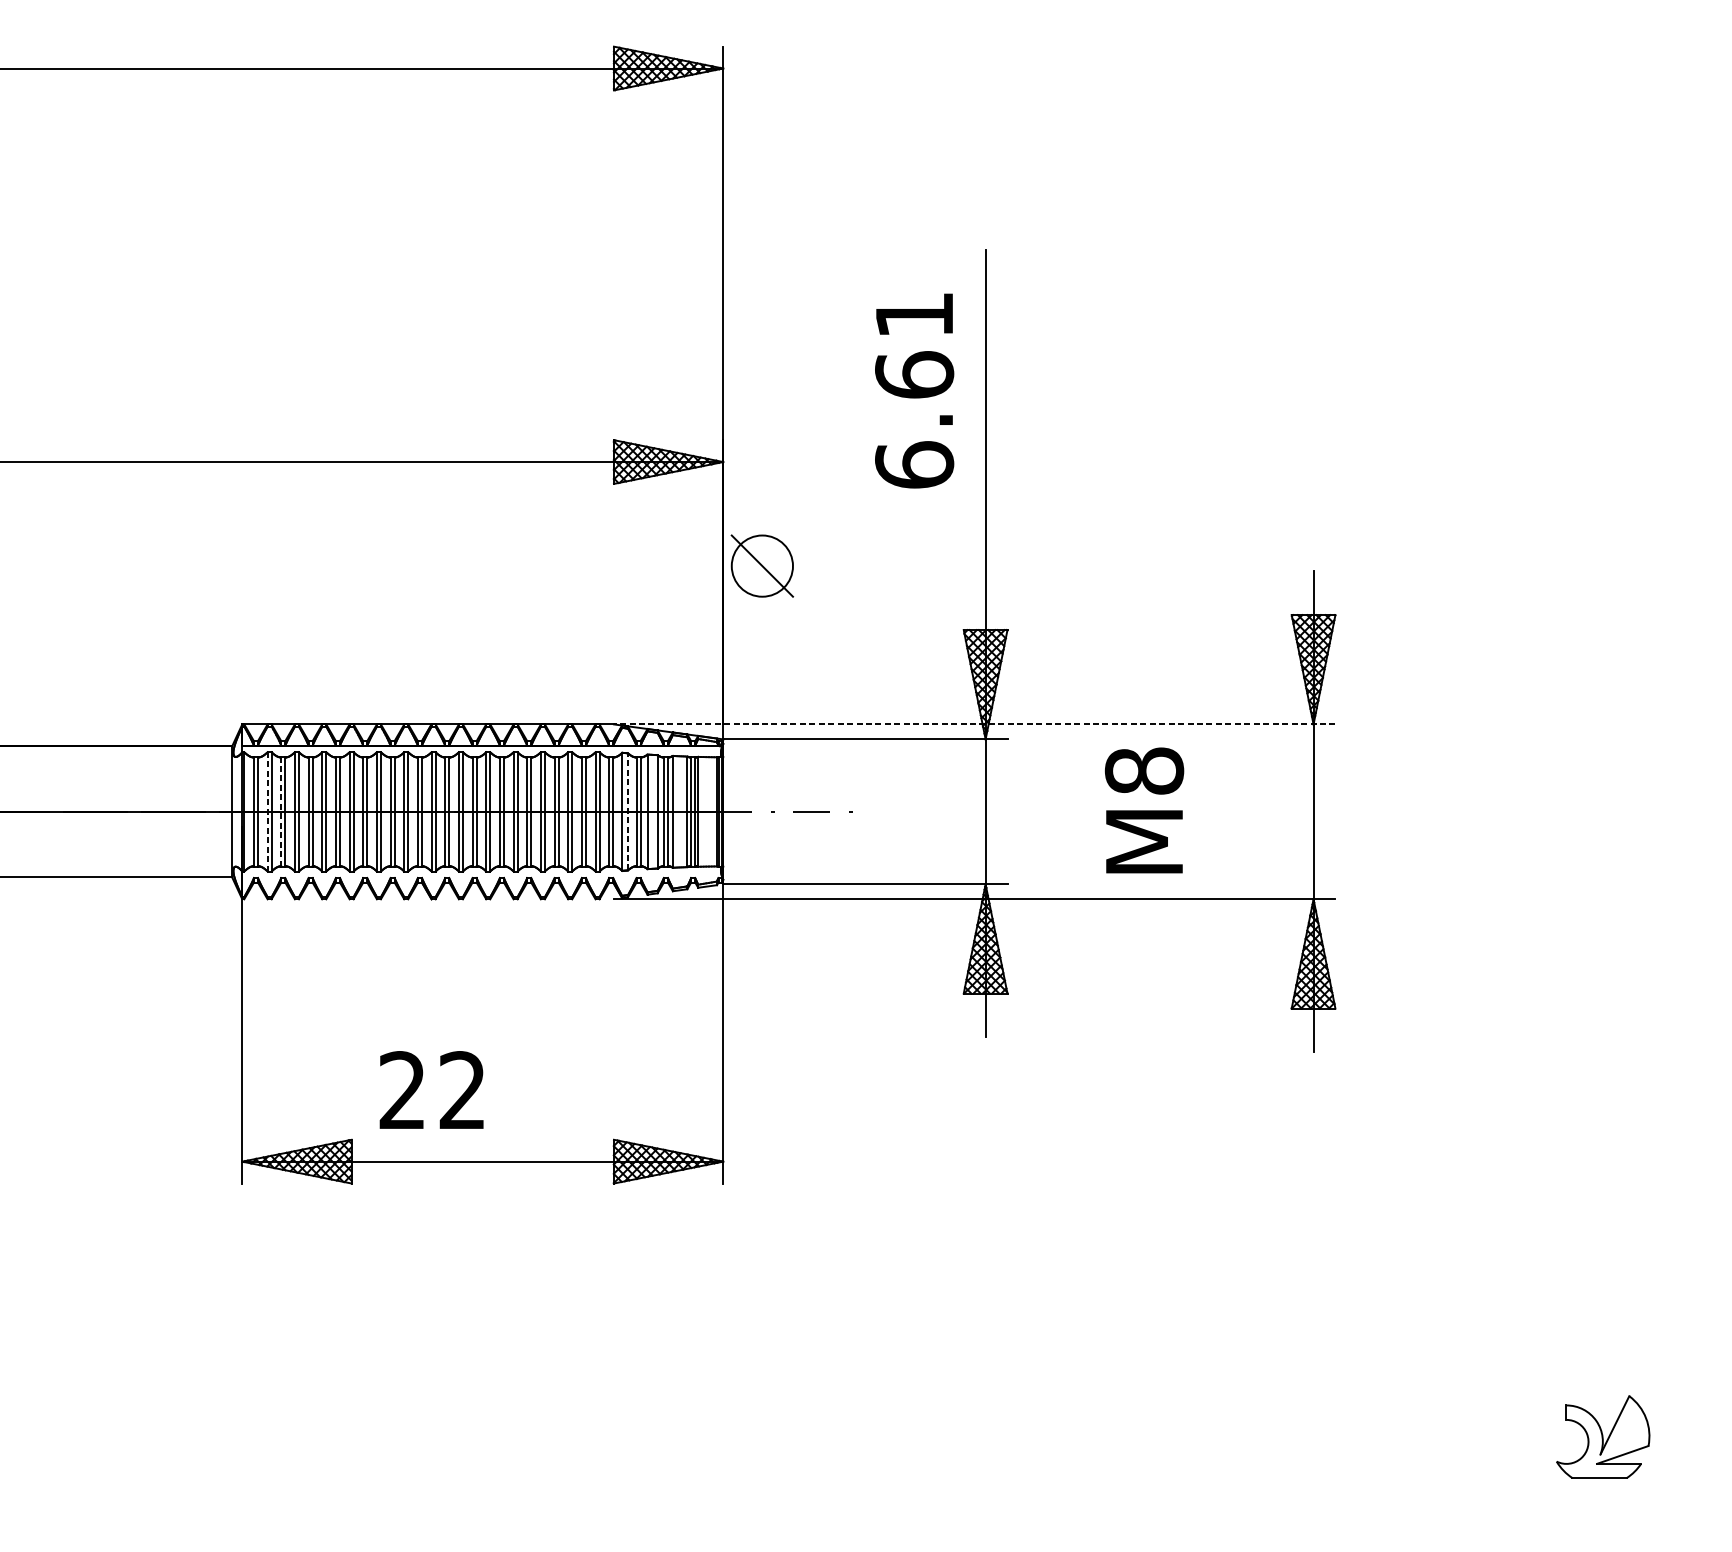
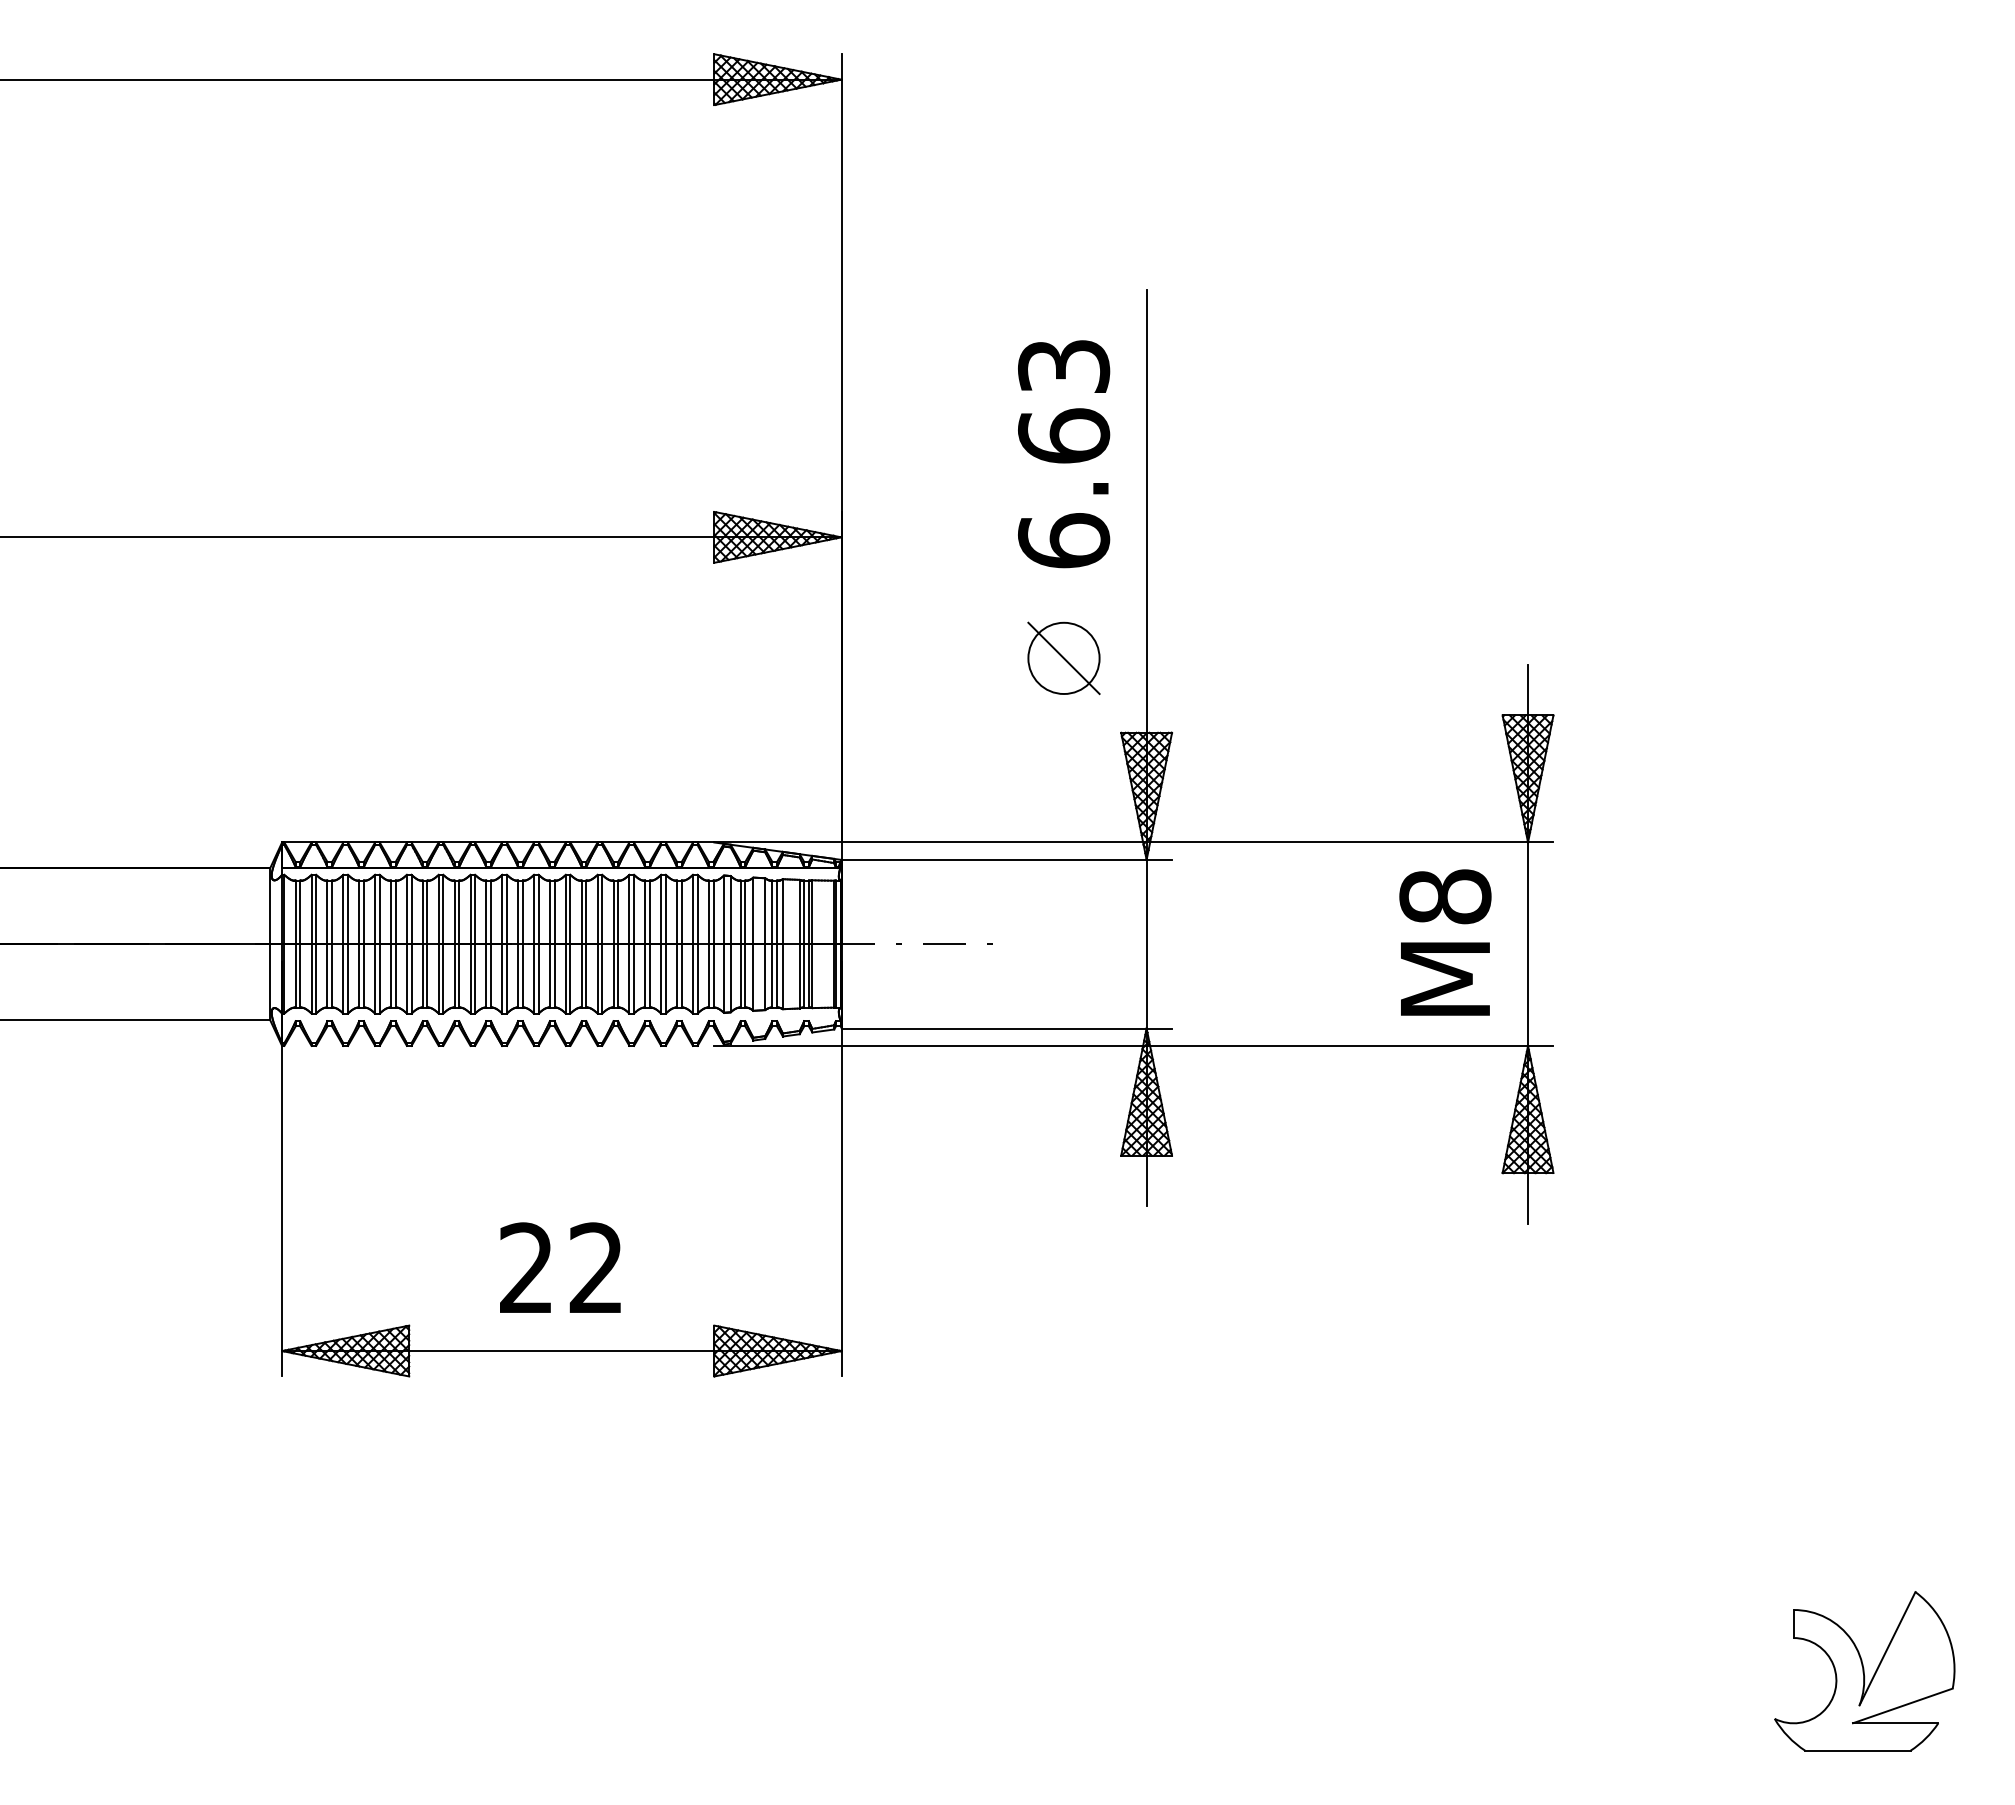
text: (915, 315) -> (1064, 366), 6.61 -> 6.63
part: (761, 566) -> (1063, 658), moved
line: (974, 724) -> (1133, 842), dashed -> solid
text: (1144, 810) -> (1445, 942), moved
line: (267, 811) -> (311, 943), dashed -> solid
line: (627, 811) -> (730, 943), dashed -> solid
line: (281, 812) -> (327, 944), dashed -> solid
text: (431, 1089) -> (560, 1267), moved
part: (1602, 1437) -> (1864, 1671), size x1.67

